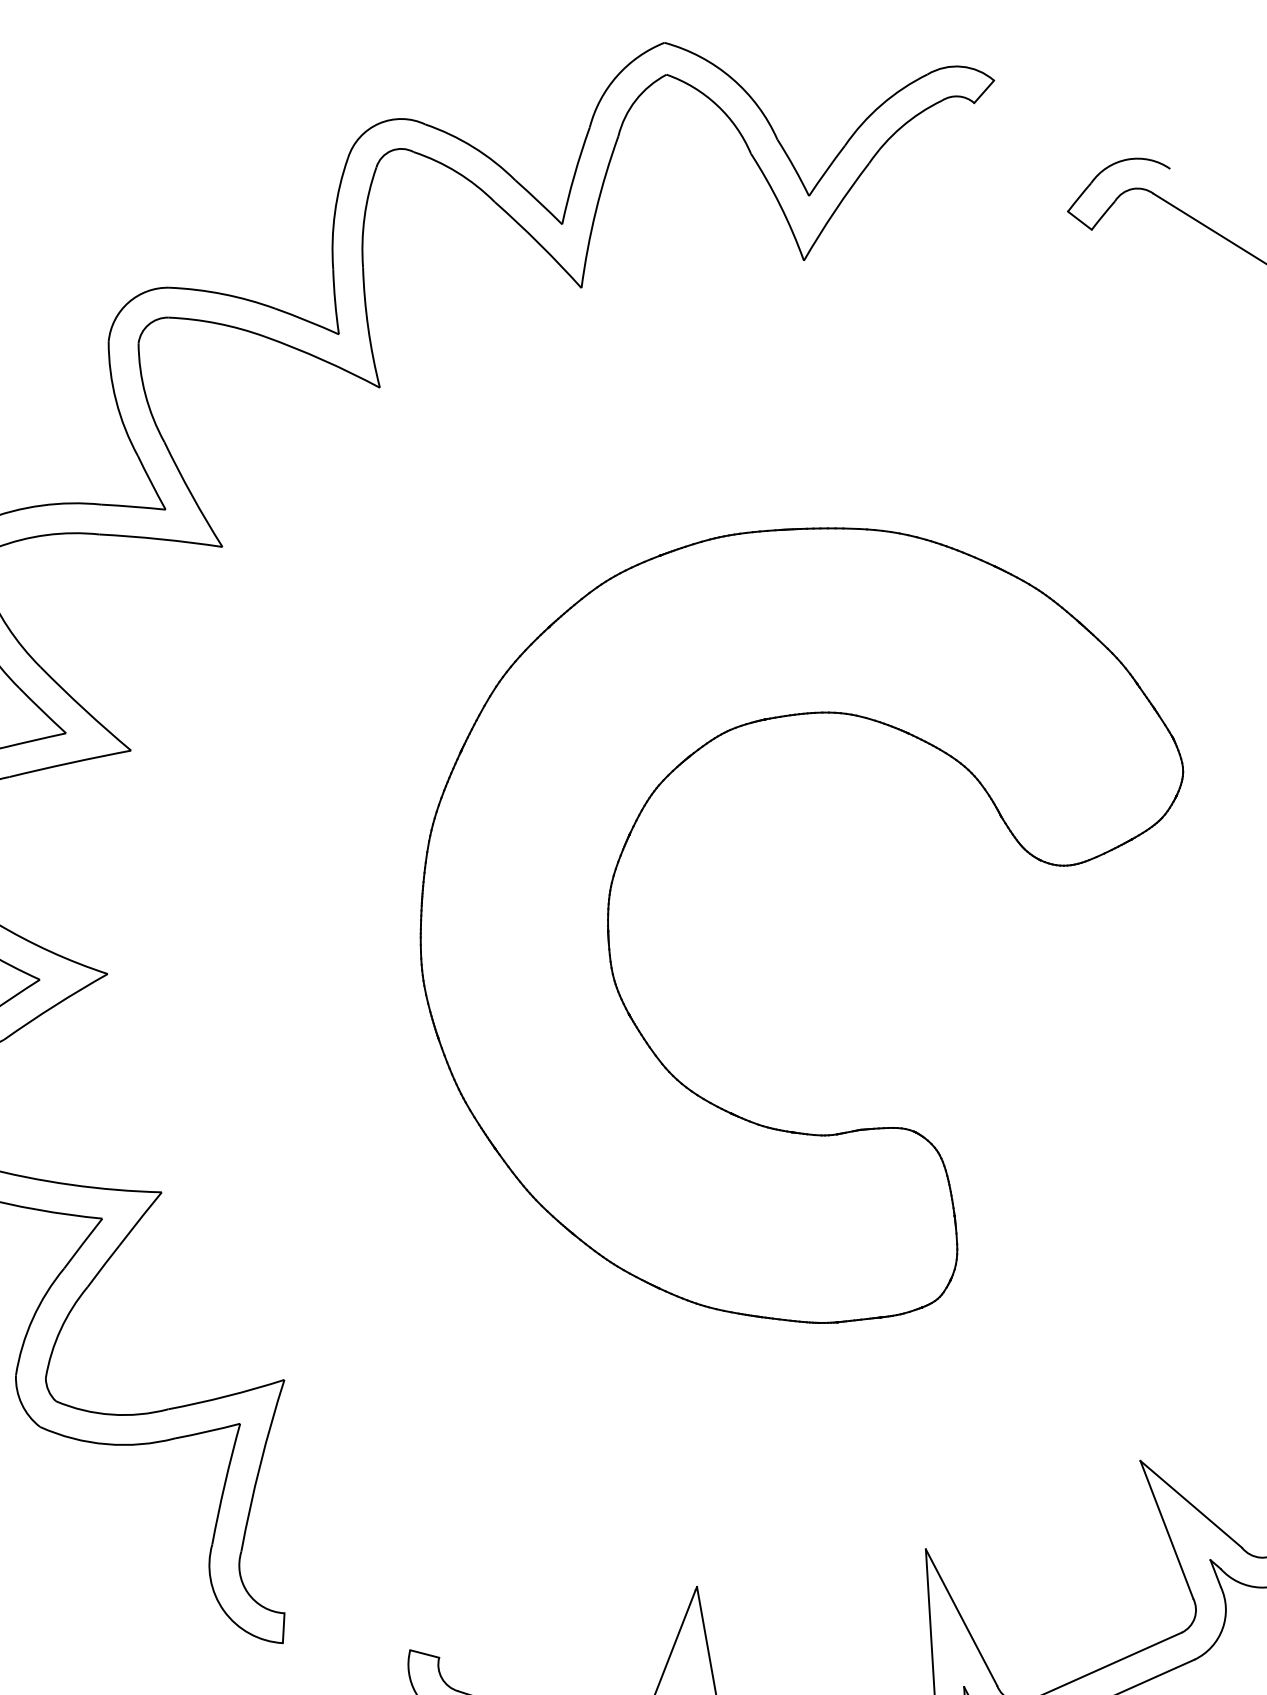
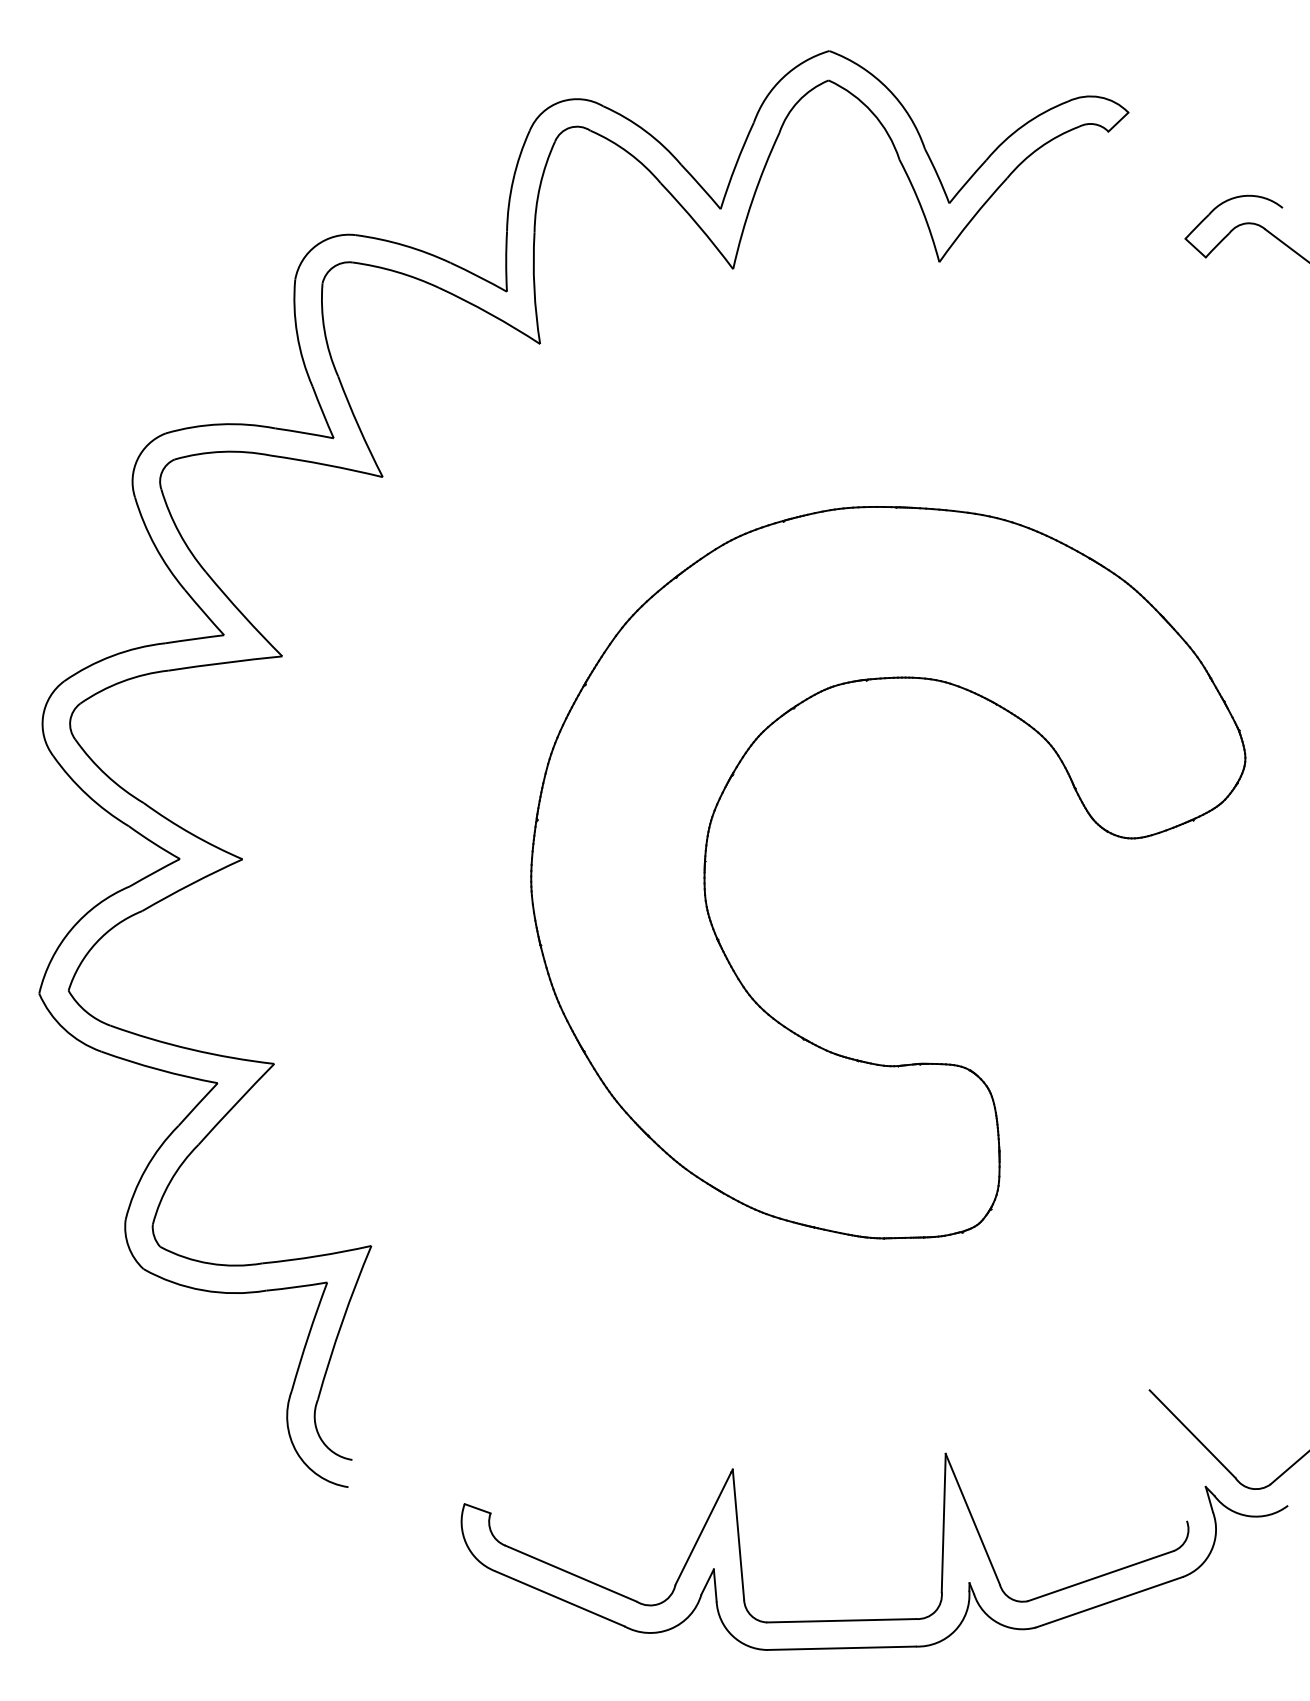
line: (1166, 1529) -> (1167, 1455), removed
line: (283, 1628) -> (350, 1473), removed

